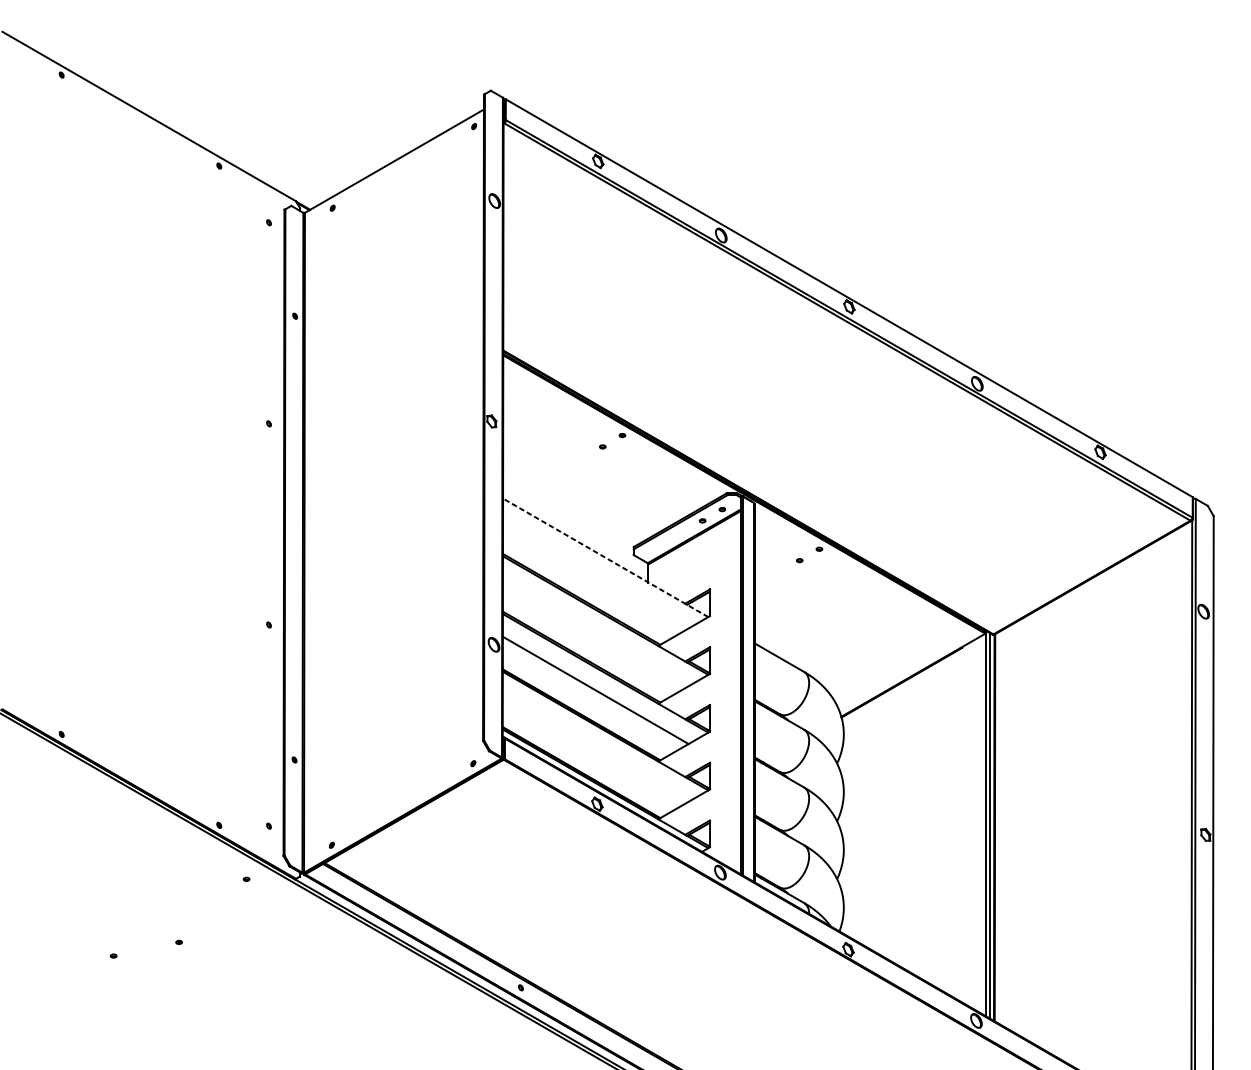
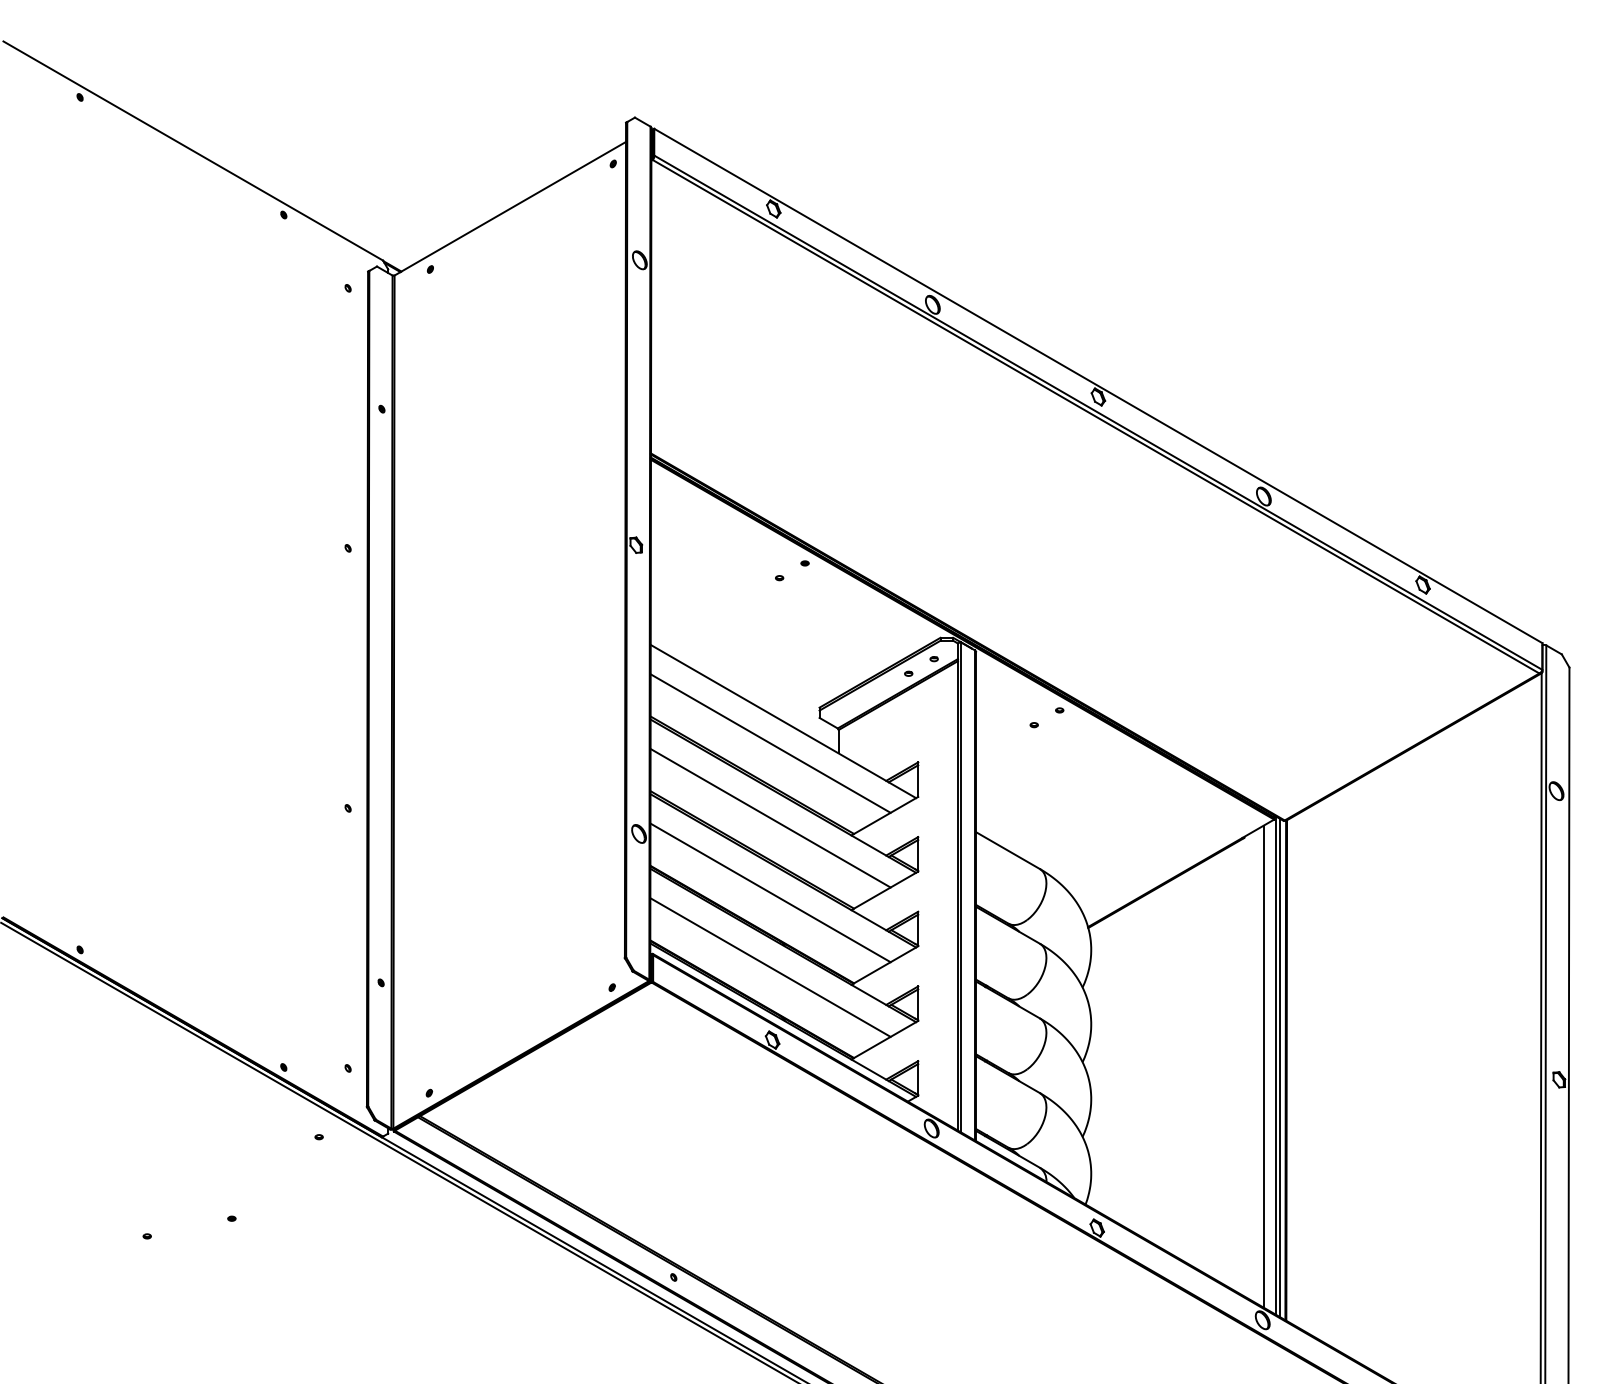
line: (605, 557) -> (782, 721), dashed -> solid
line: (595, 574) -> (770, 743), added
line: (595, 632) -> (770, 817), added
line: (595, 748) -> (770, 967), added
line: (977, 824) -> (1263, 1066), added

